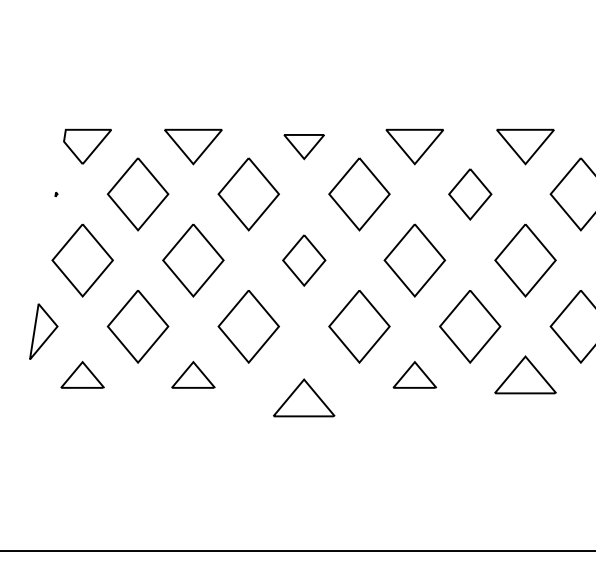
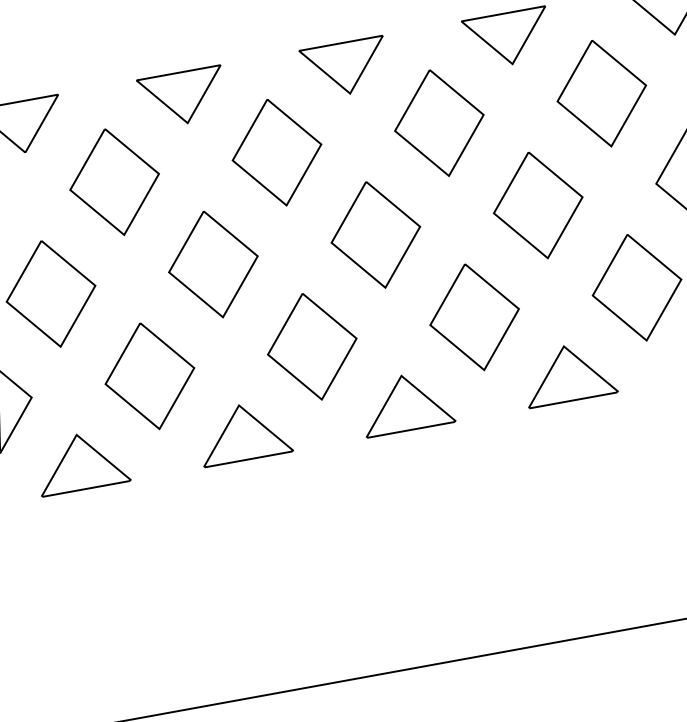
part: (304, 146) -> (346, 67), size x1.43
part: (470, 194) -> (602, 93), size x1.43
part: (304, 260) -> (376, 234), size x1.43
part: (82, 374) -> (81, 461), size x1.43
part: (193, 374) -> (243, 431), size x1.43
part: (414, 374) -> (568, 372), size x1.43
part: (304, 397) -> (406, 402), moved

